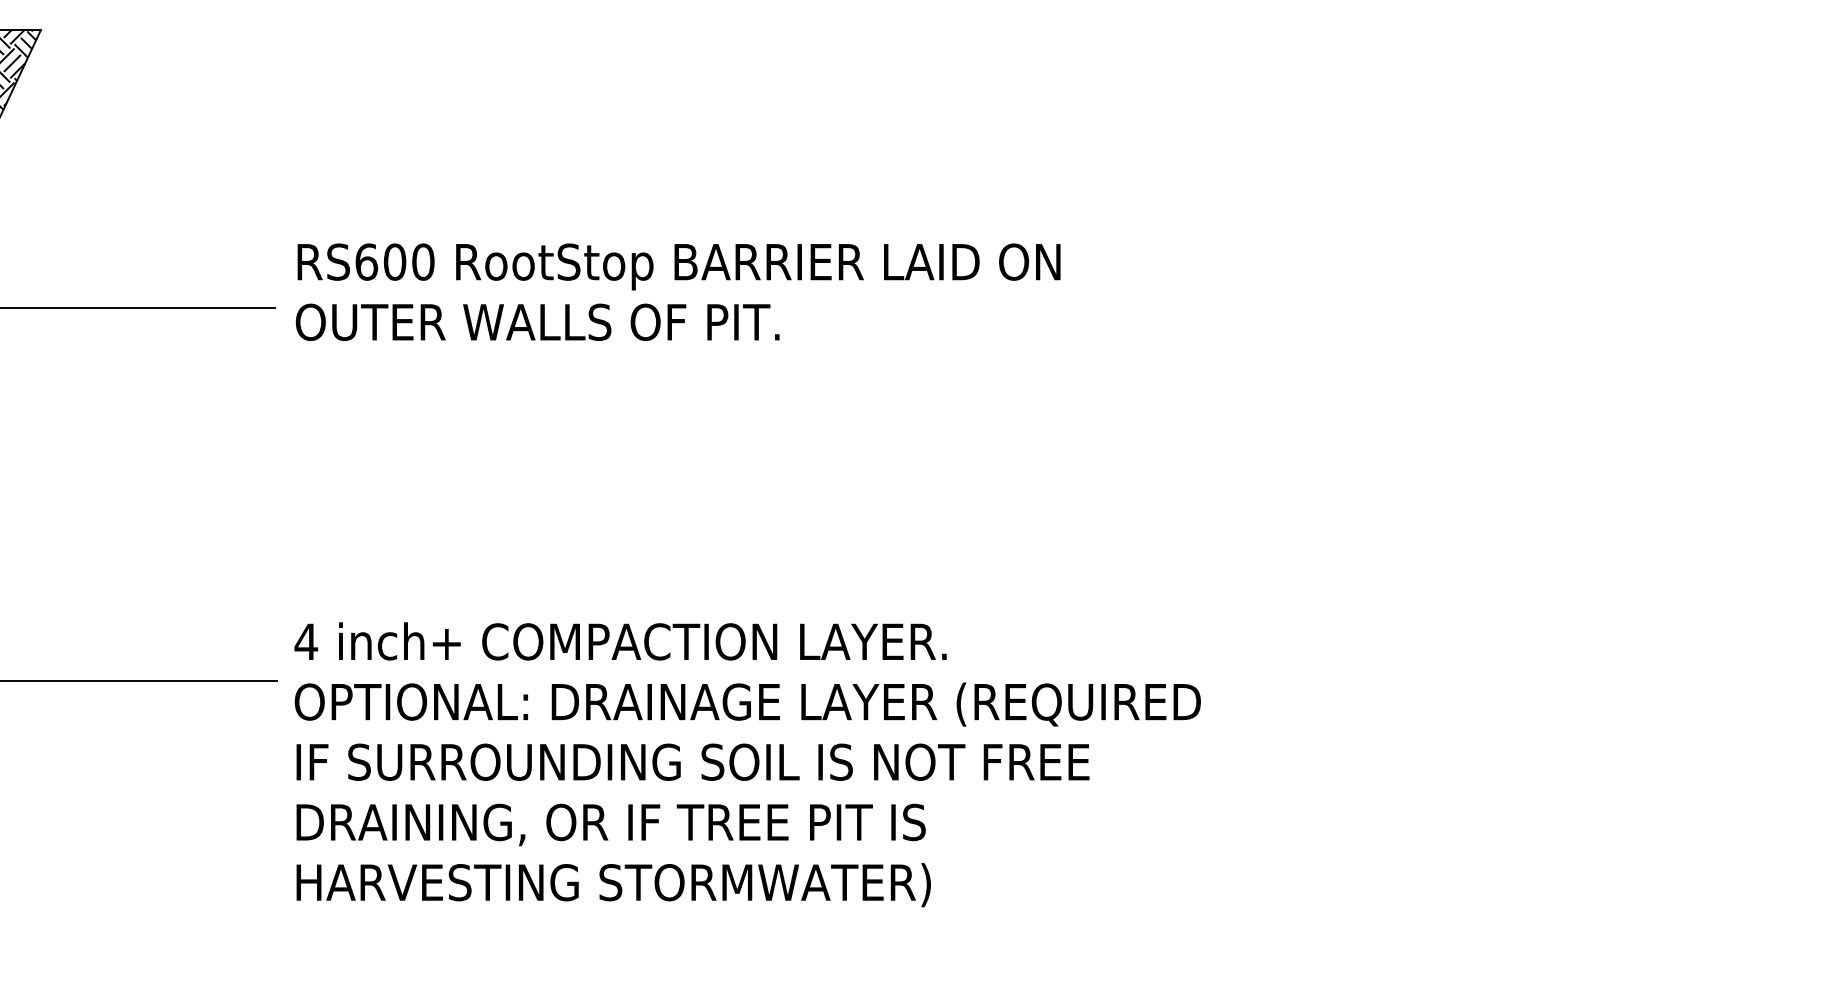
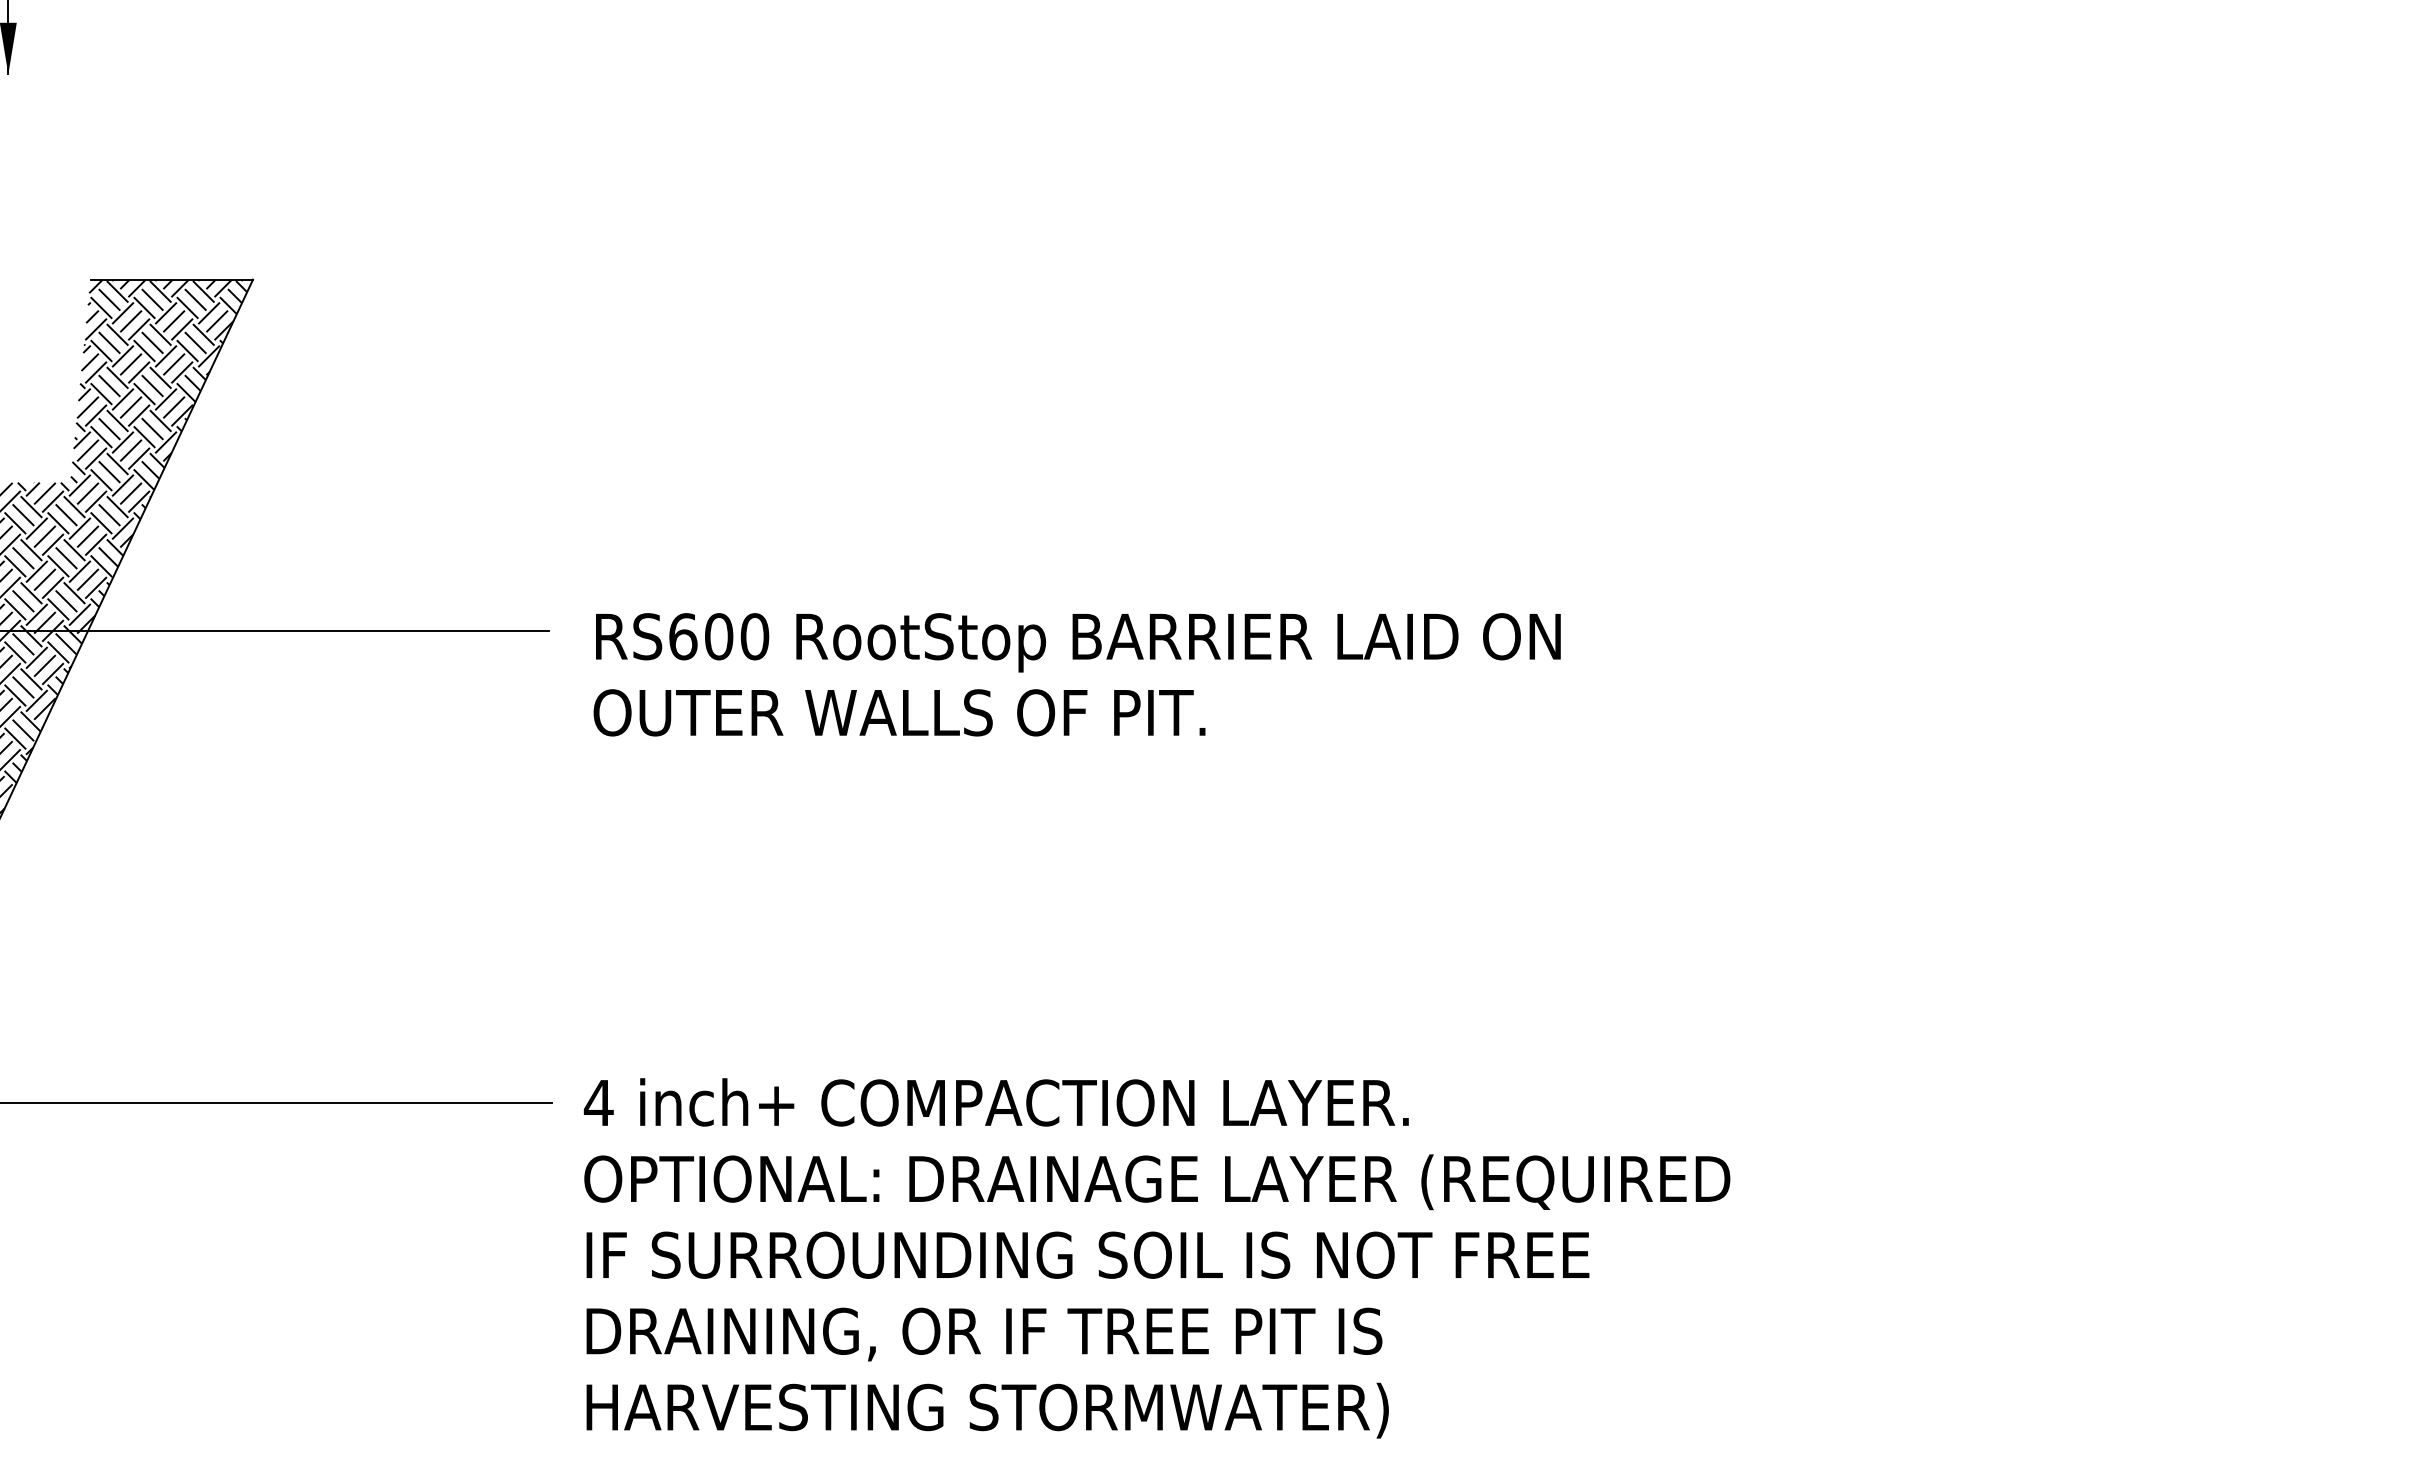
text: (677, 292) -> (1076, 674), moved
text: (747, 764) -> (1156, 1258), moved

